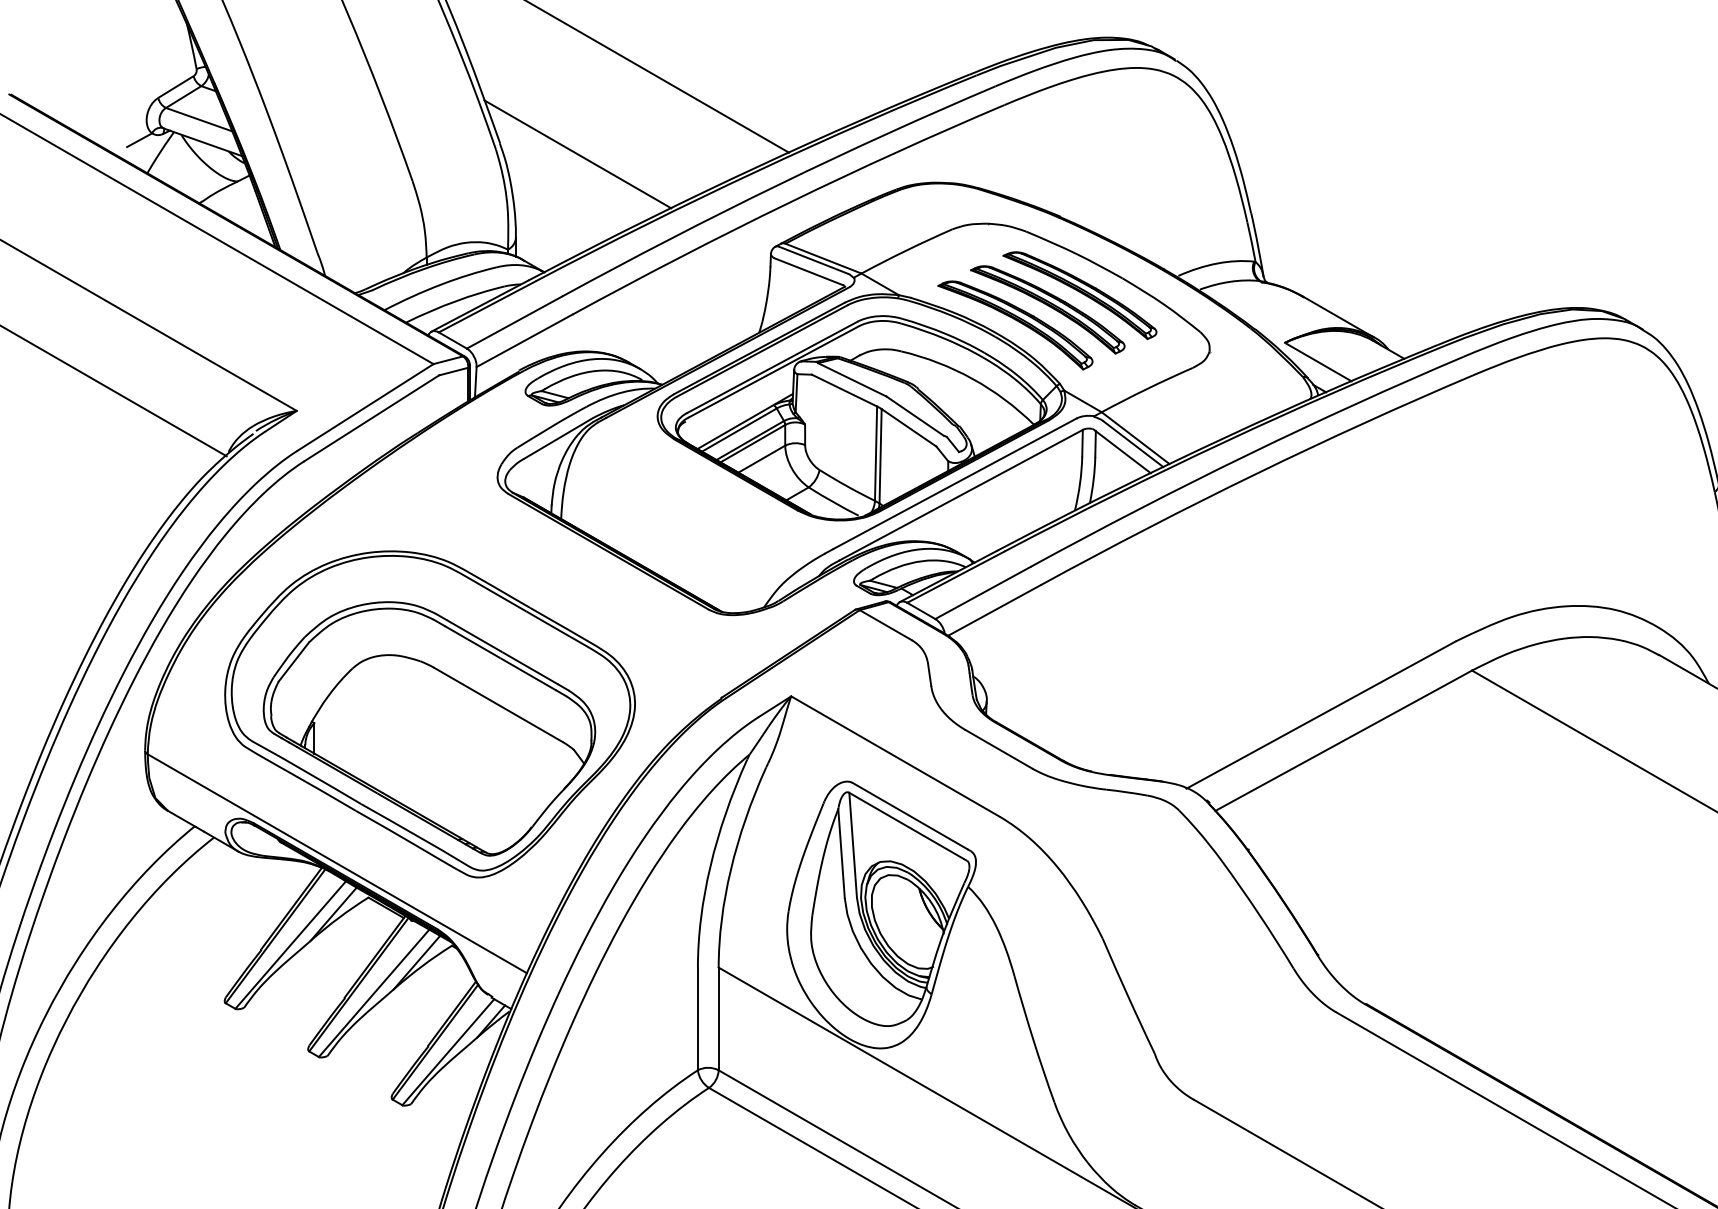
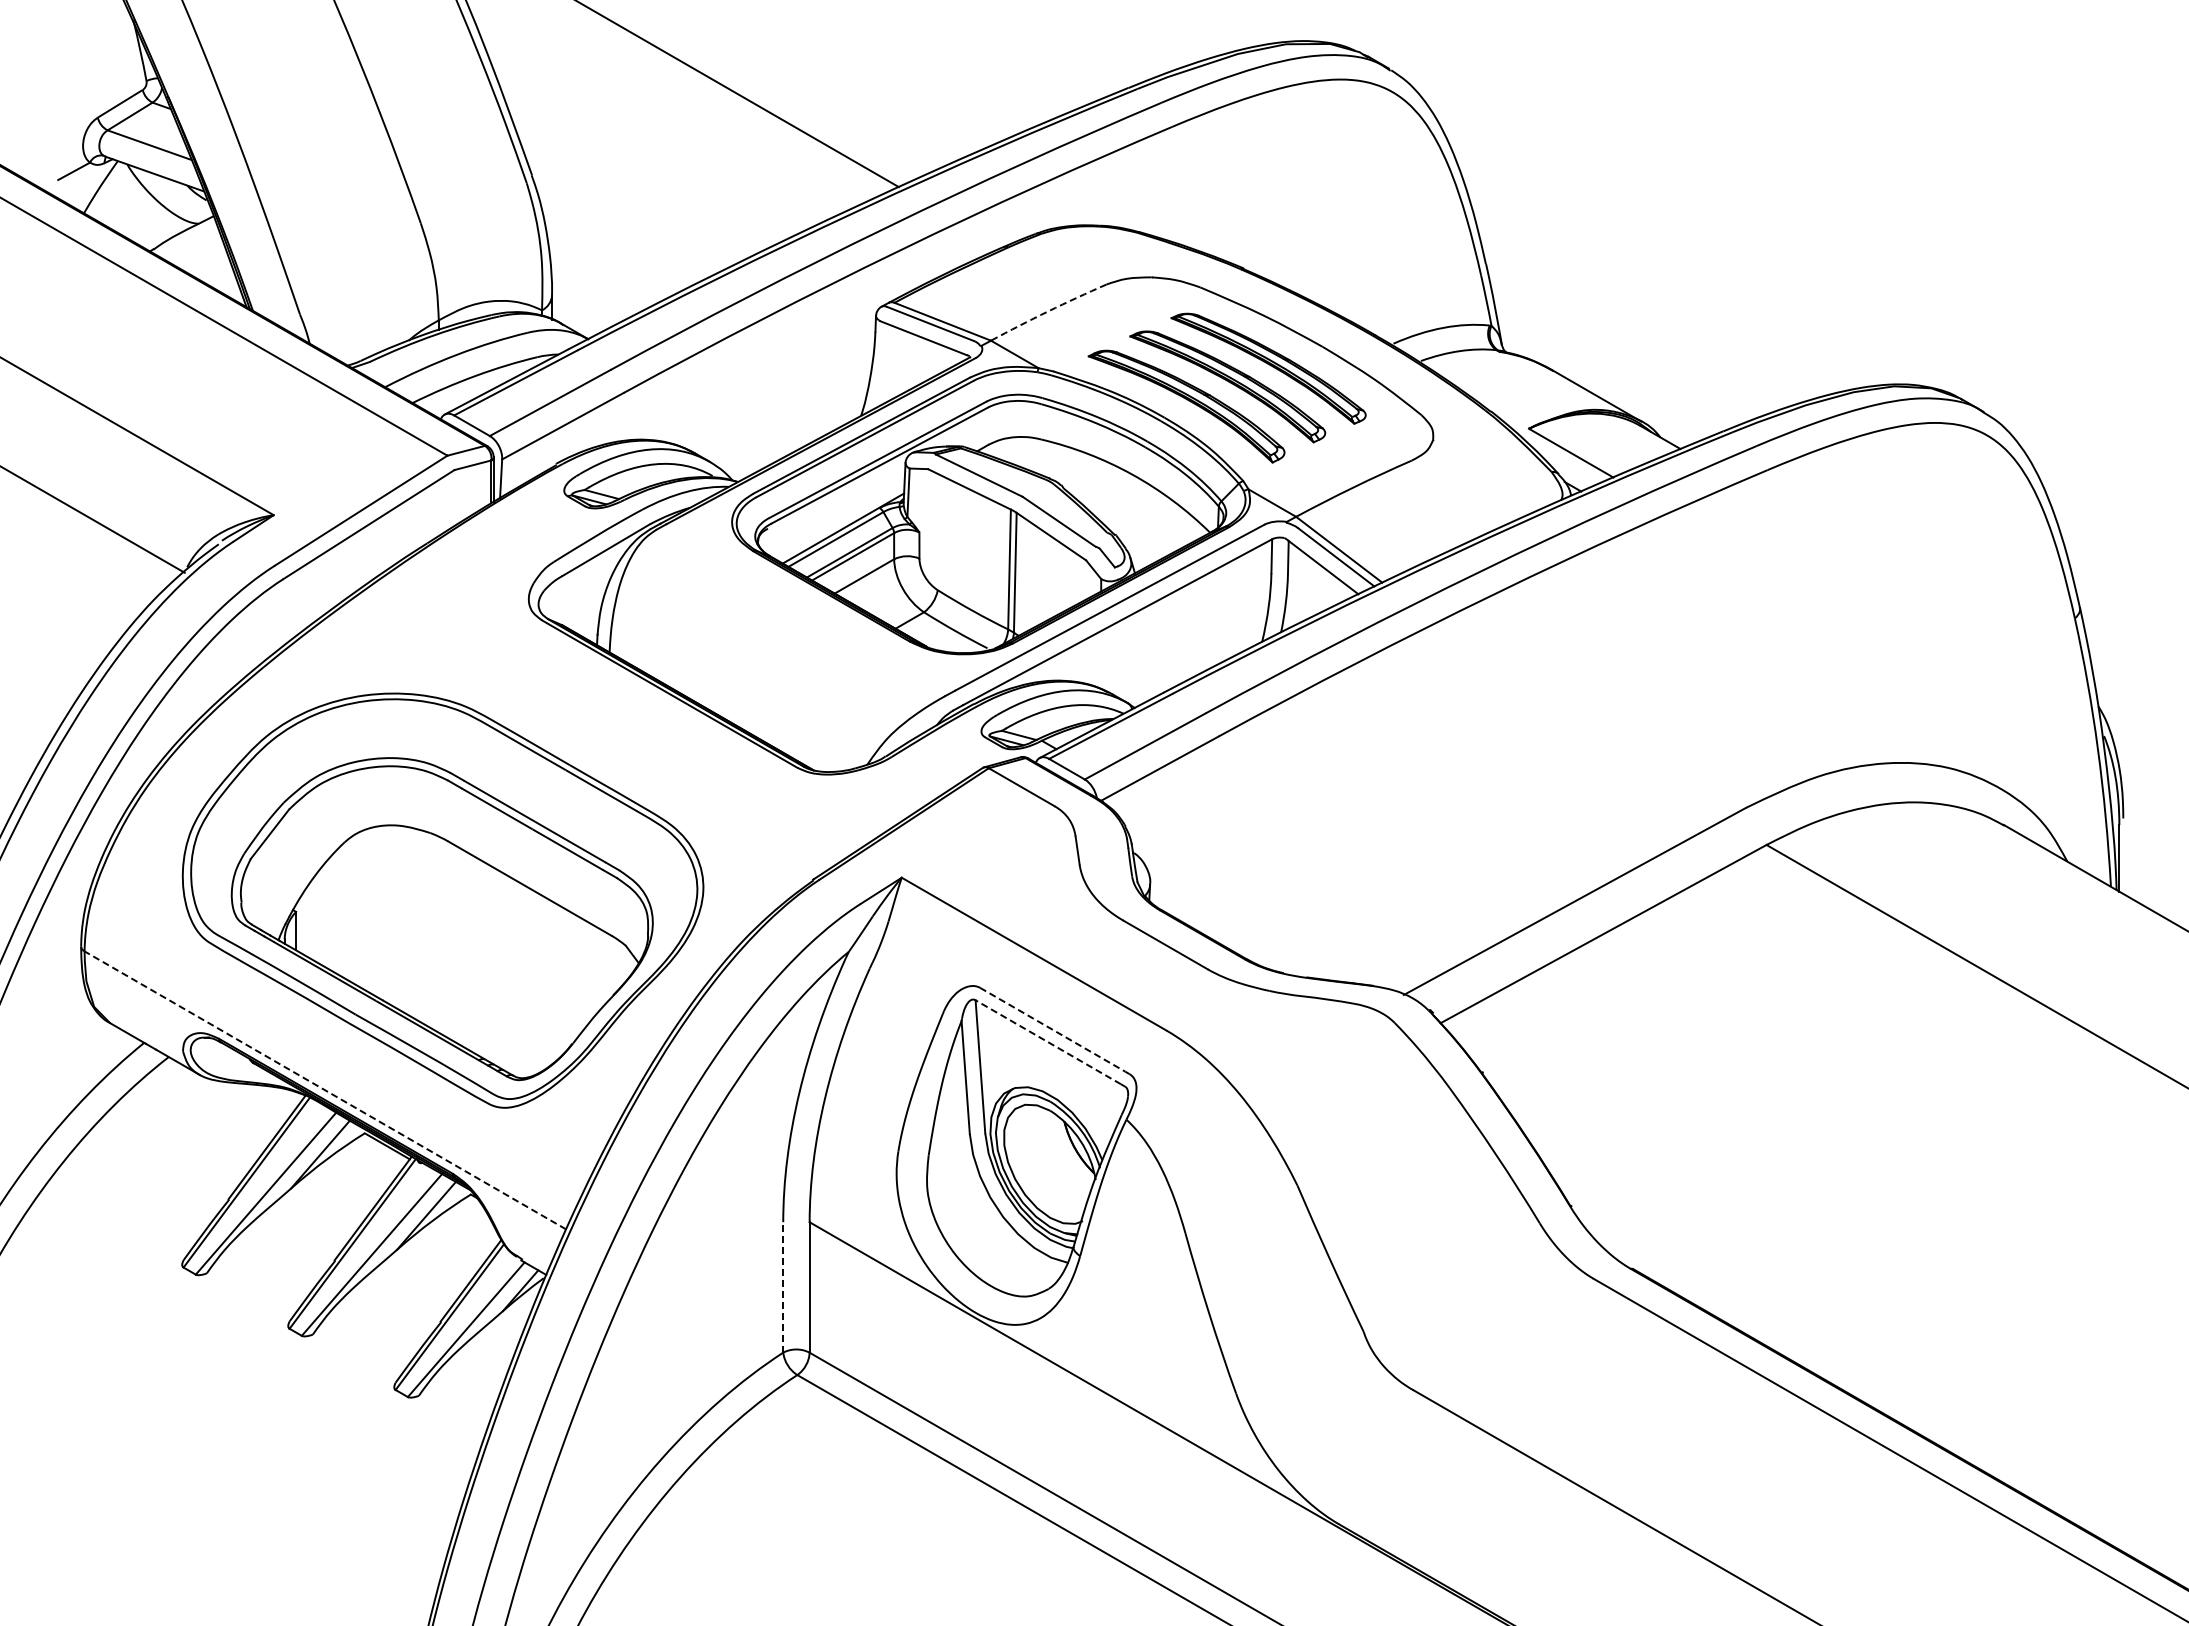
line: (577, 153) -> (630, 188), removed
arc: (906, 250) -> (1048, 311), solid -> dashed
line: (909, 815) -> (1052, 1029), solid -> dashed
line: (906, 826) -> (1048, 1042), solid -> dashed
line: (337, 863) -> (325, 1090), solid -> dashed
line: (698, 1018) -> (783, 1286), solid -> dashed

